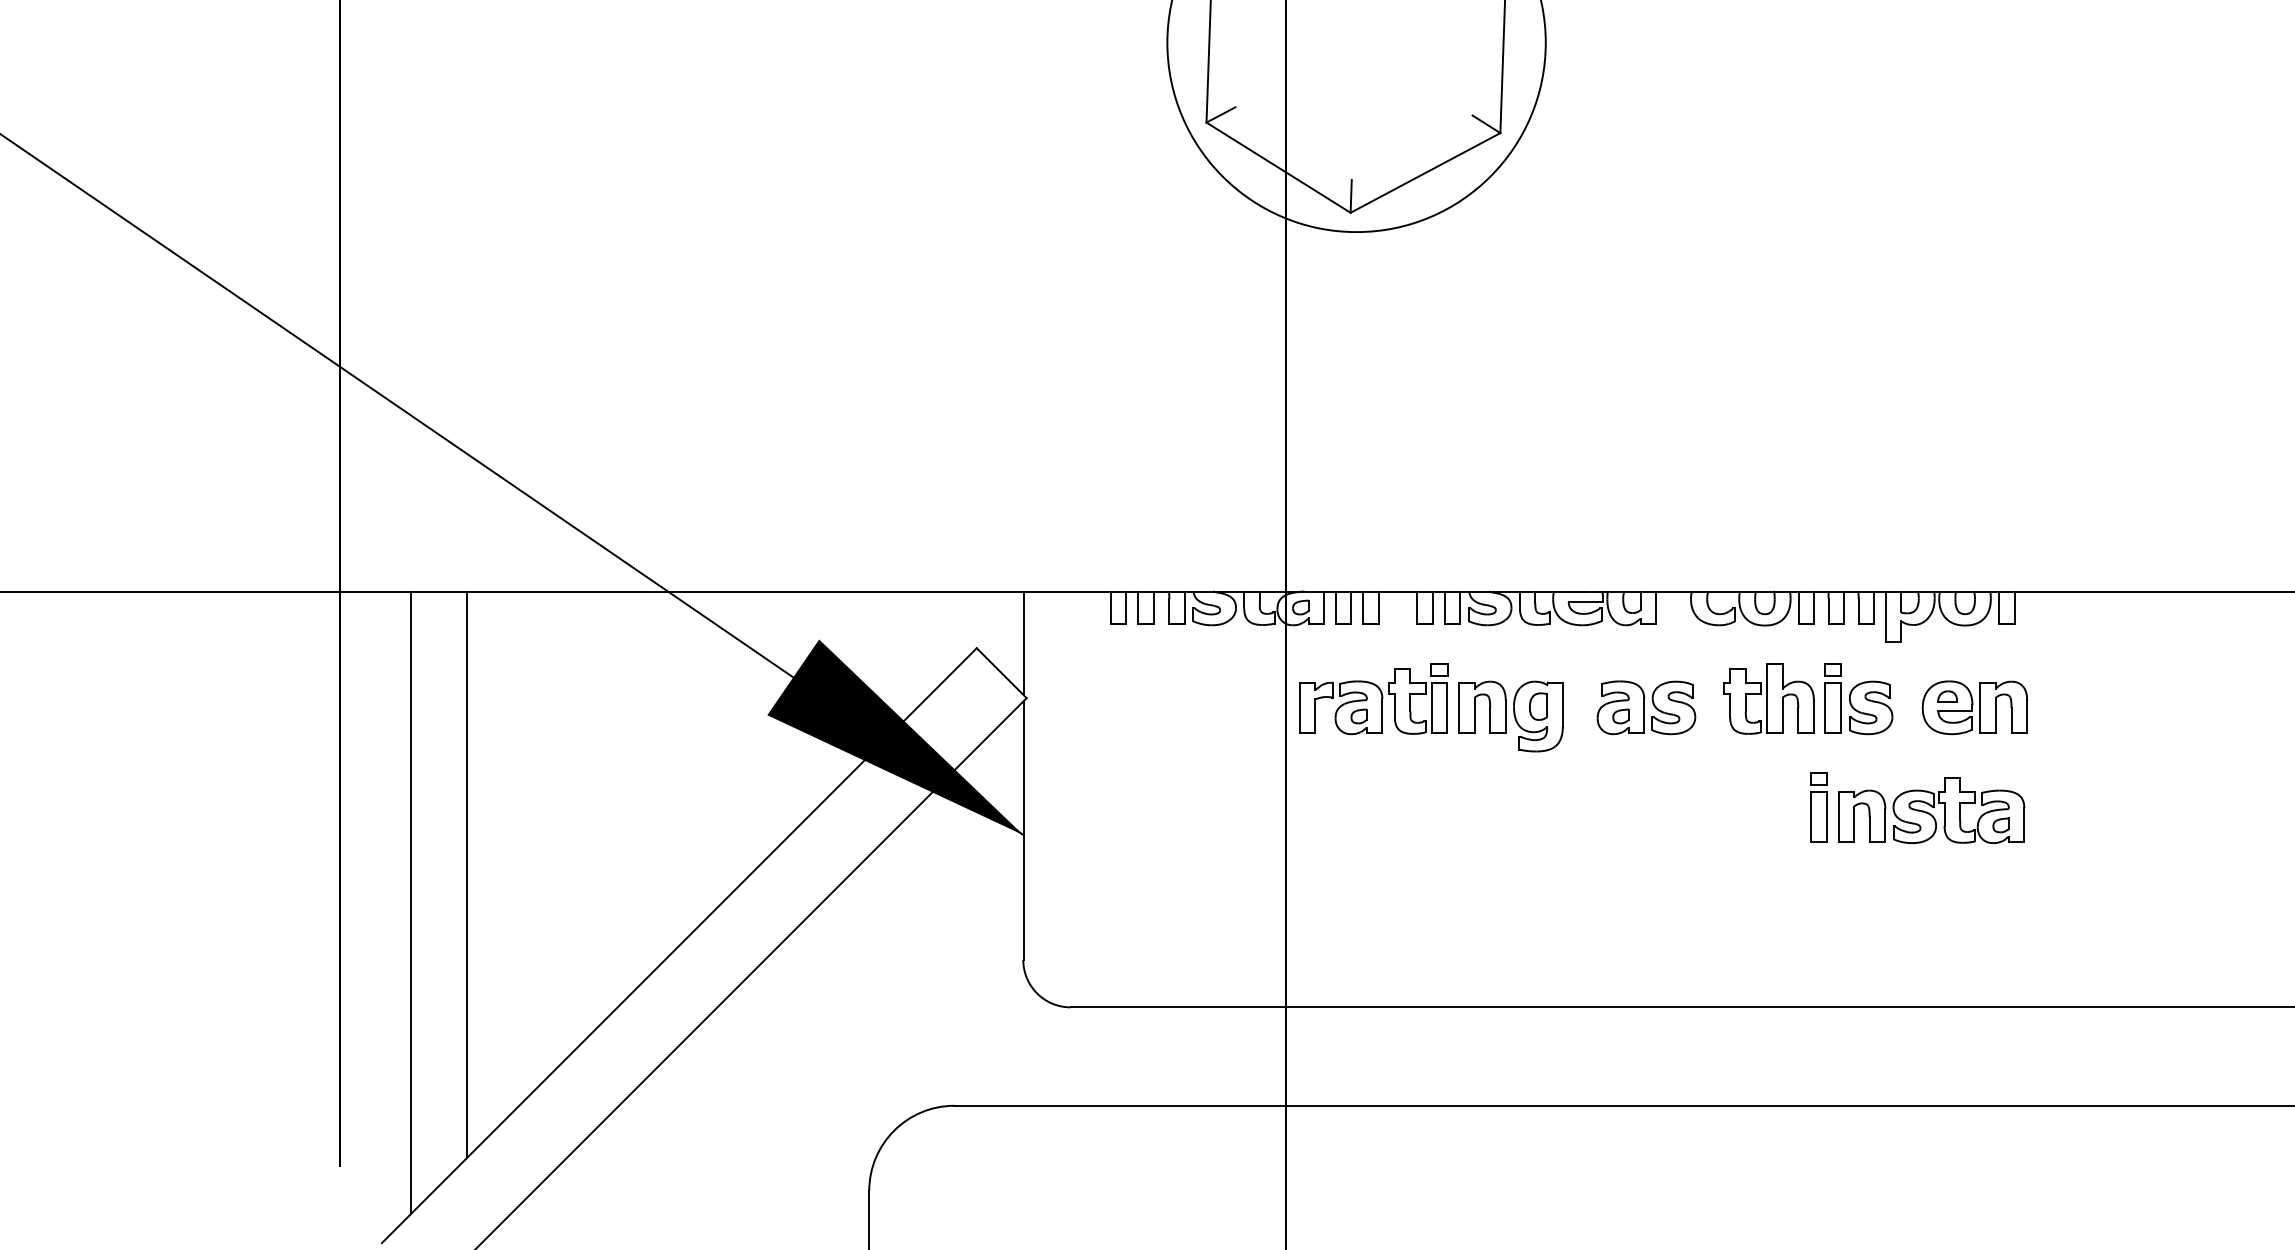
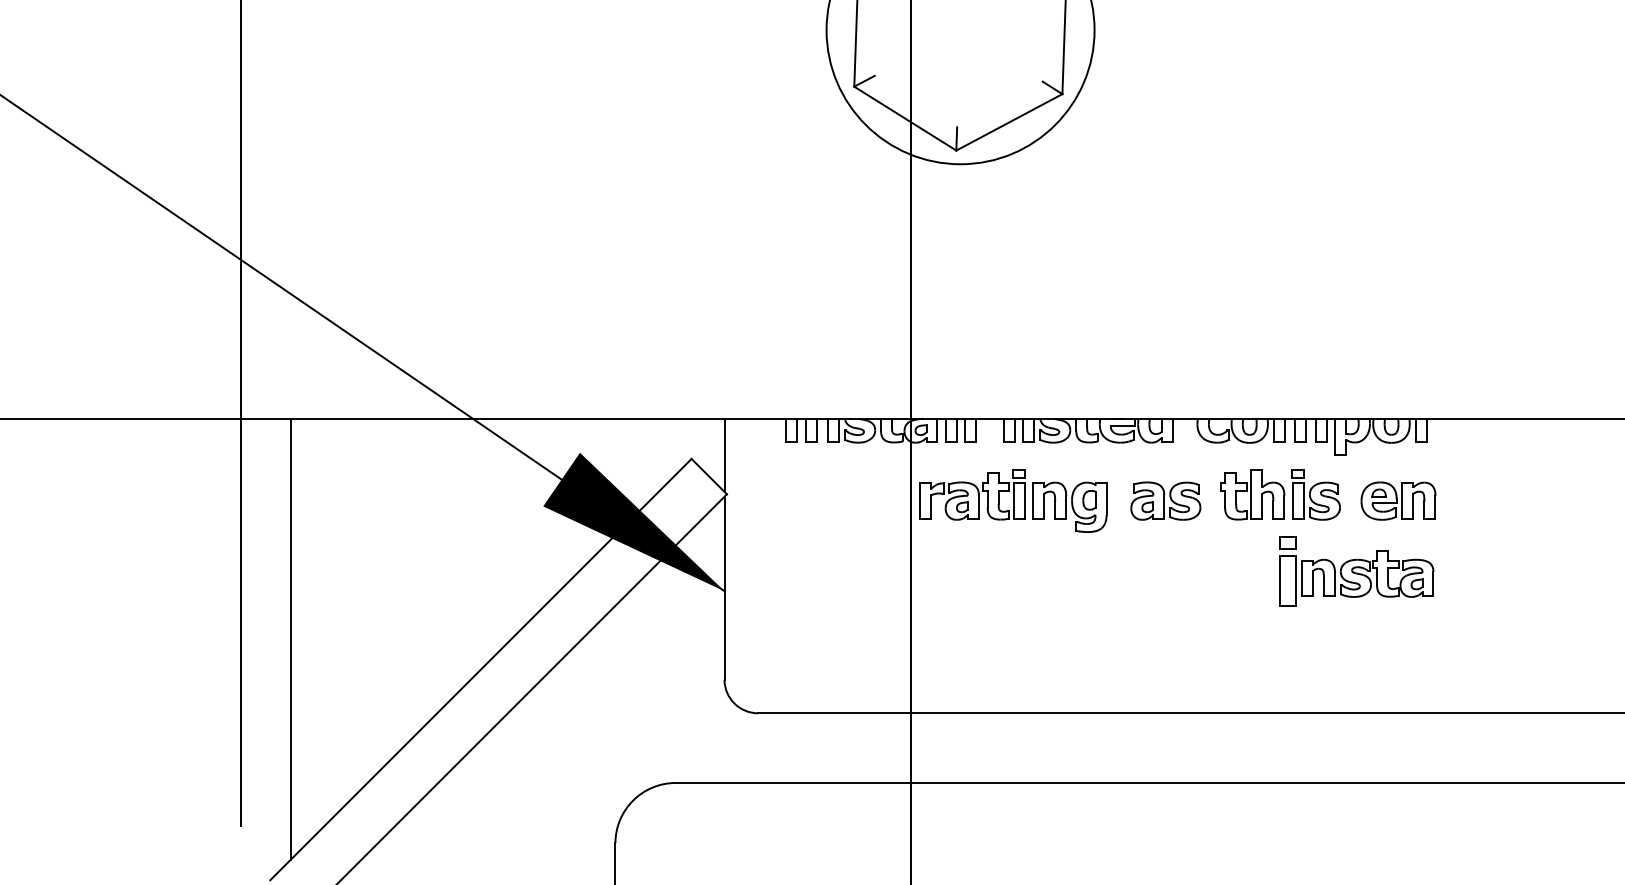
part: (1818, 807) -> (1287, 571), size x1.4
line: (466, 874) -> (330, 619), removed

